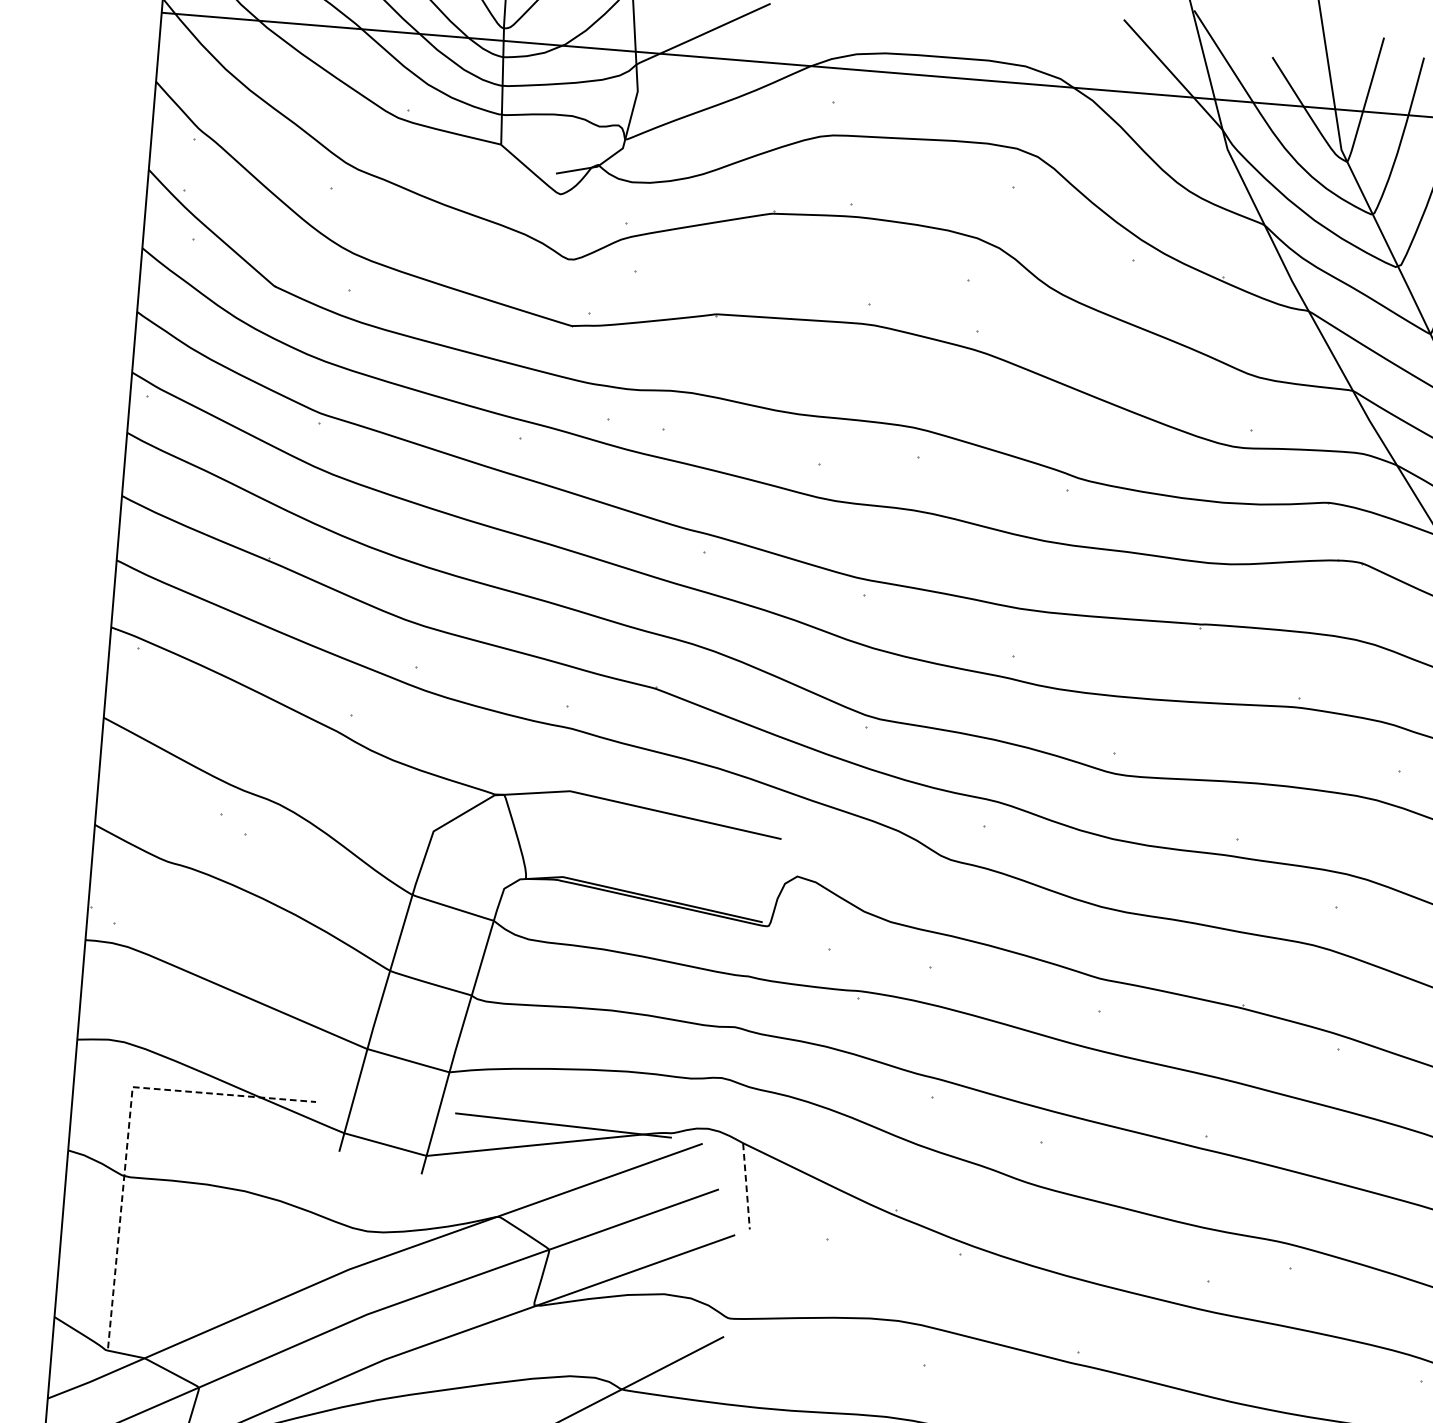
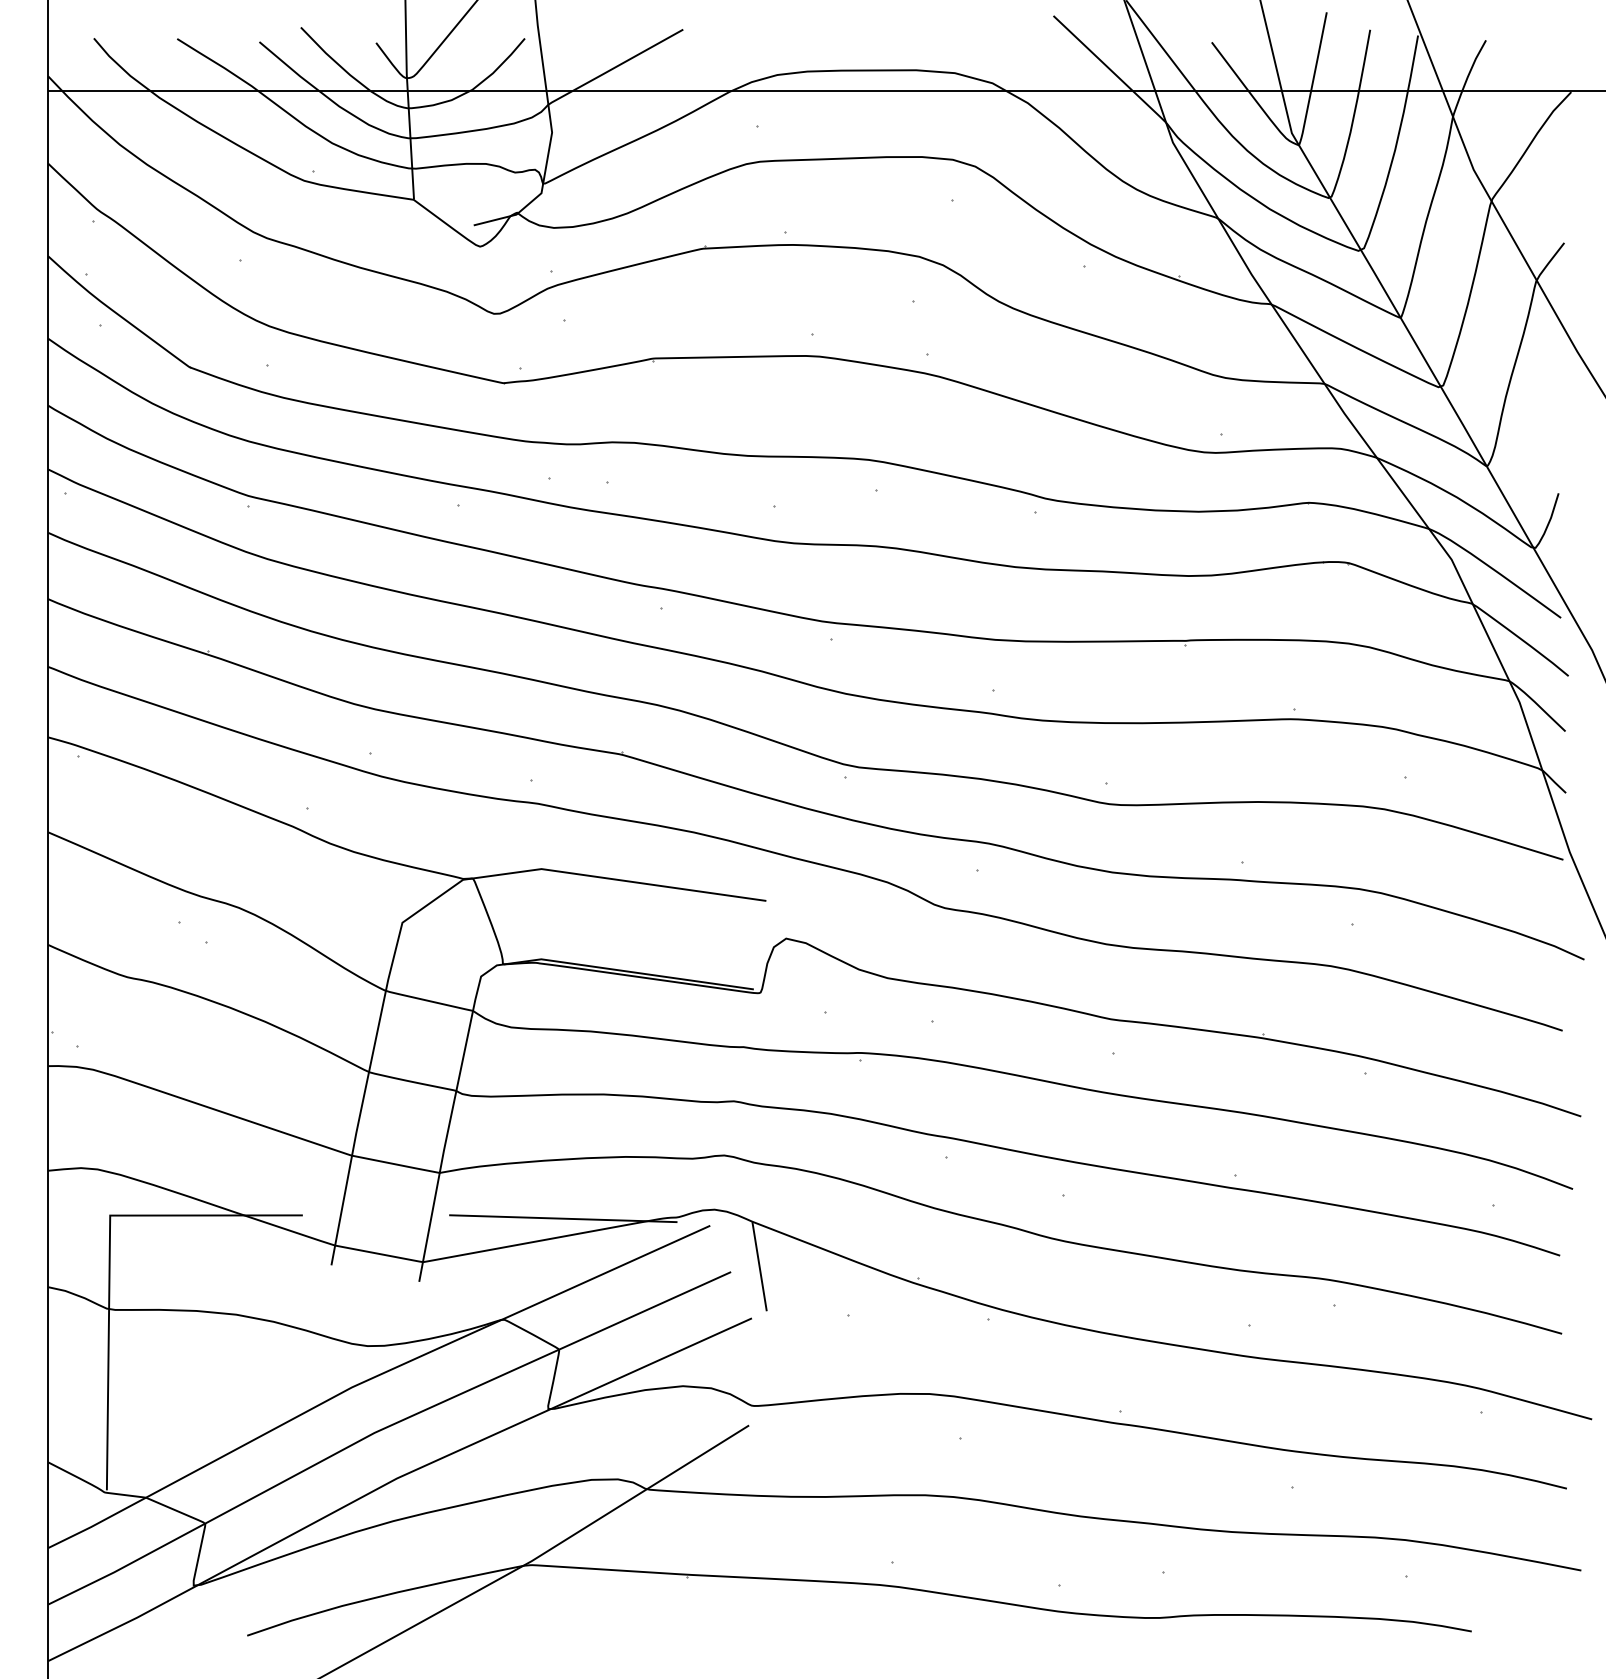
line: (128, 1125) -> (109, 1255), dashed -> solid
line: (746, 1187) -> (759, 1267), dashed -> solid

